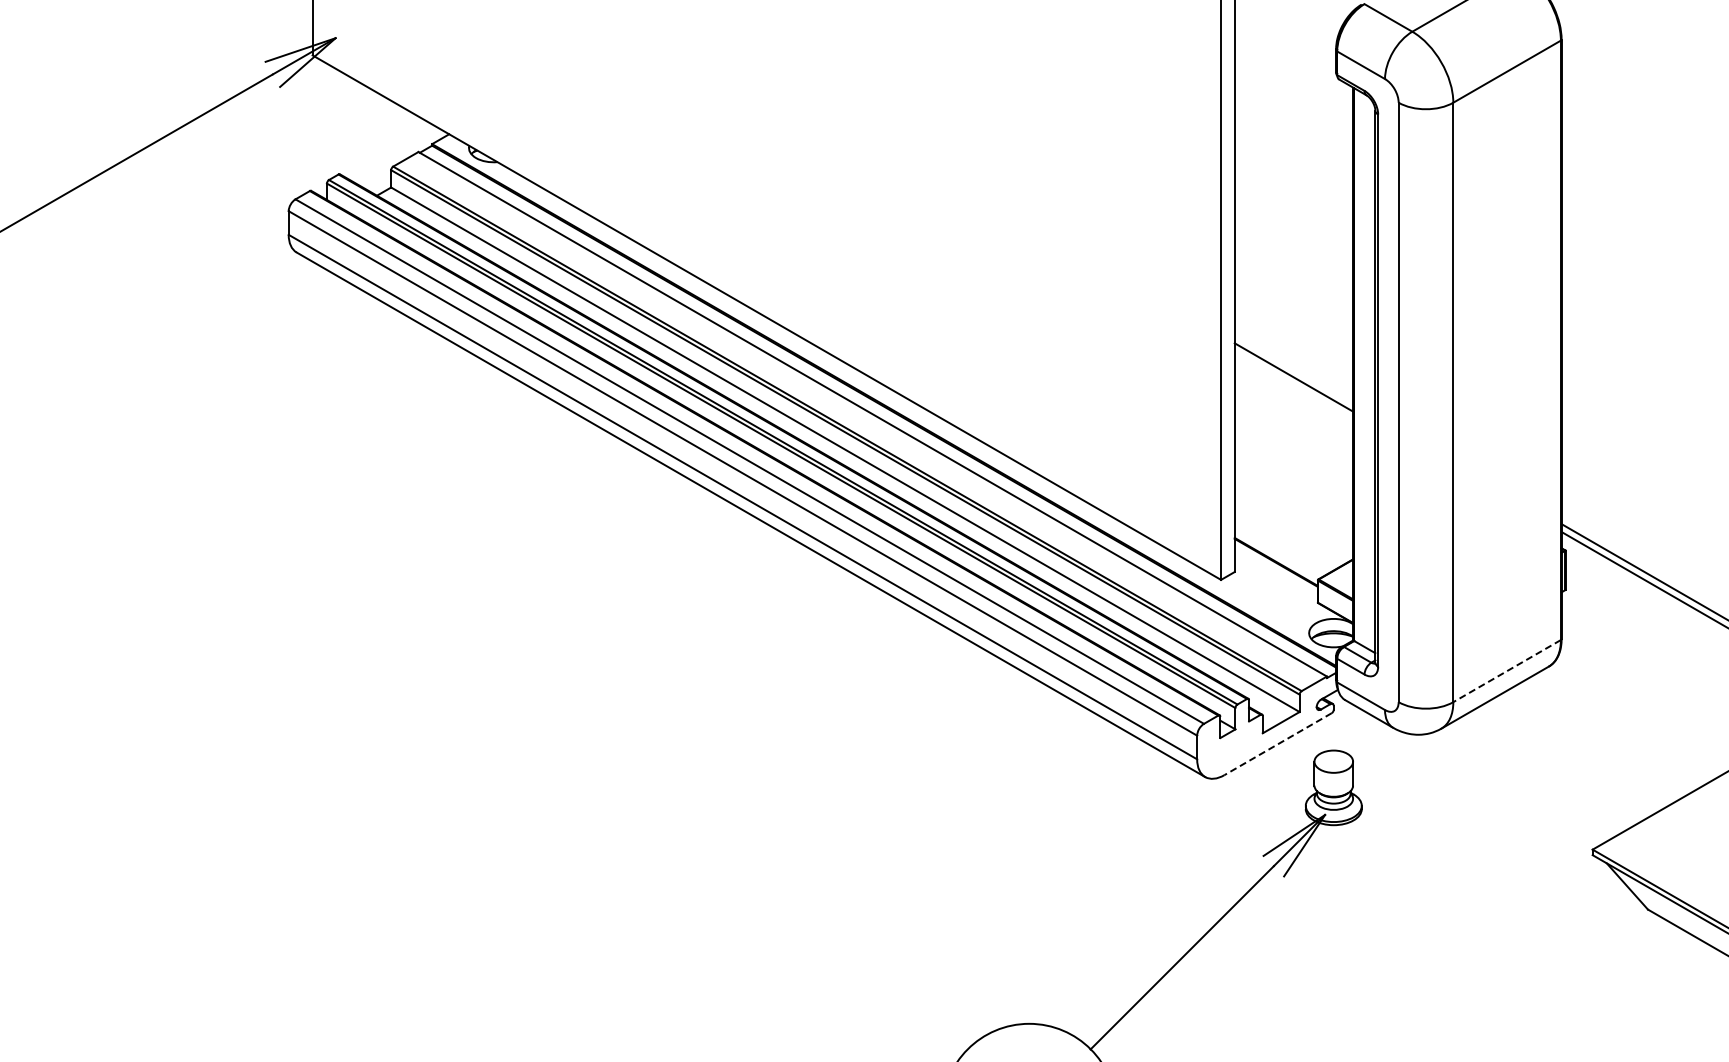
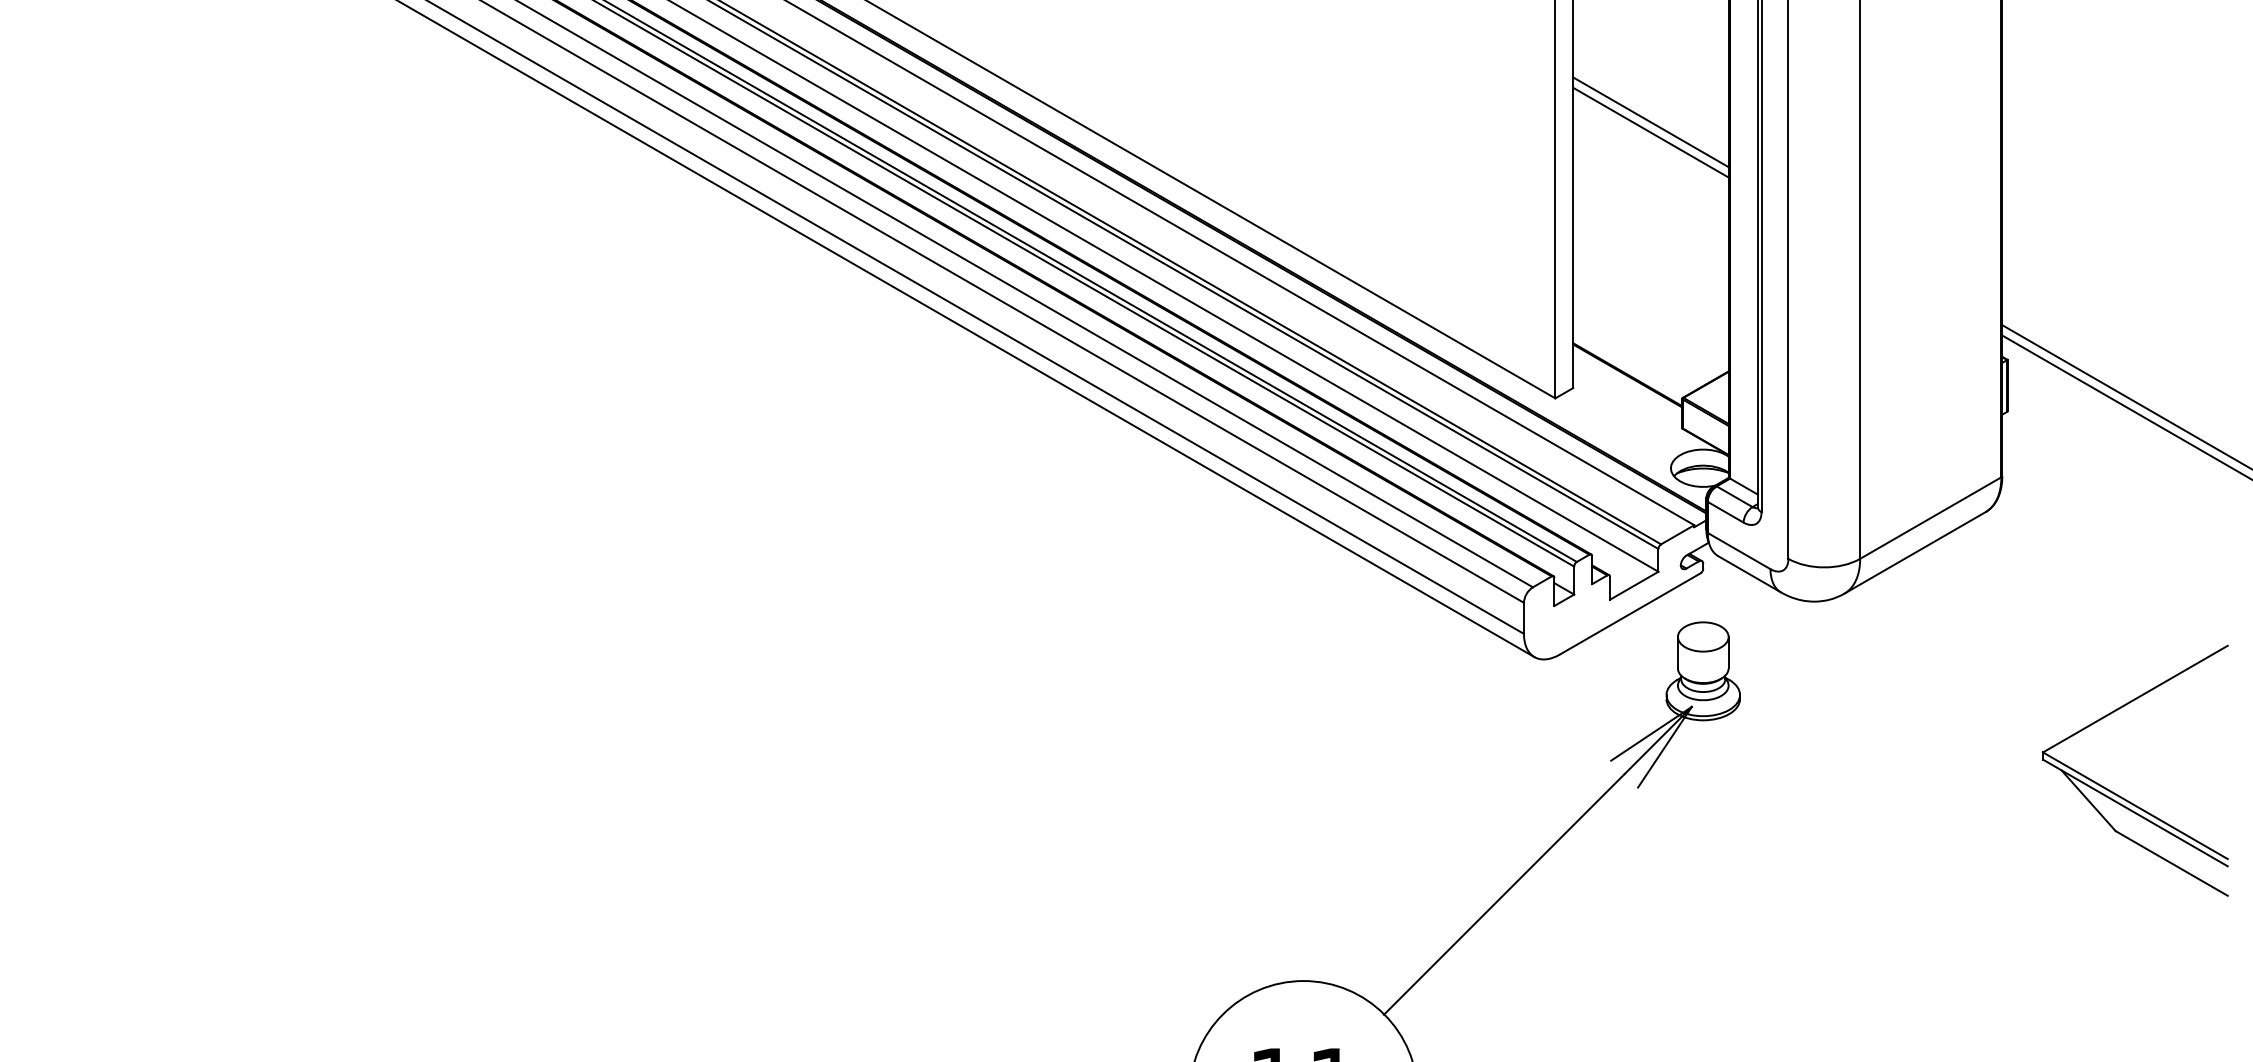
line: (1293, 369) -> (1650, 122), added
line: (1506, 671) -> (1929, 518), dashed -> solid
line: (1278, 744) -> (1630, 614), dashed -> solid

